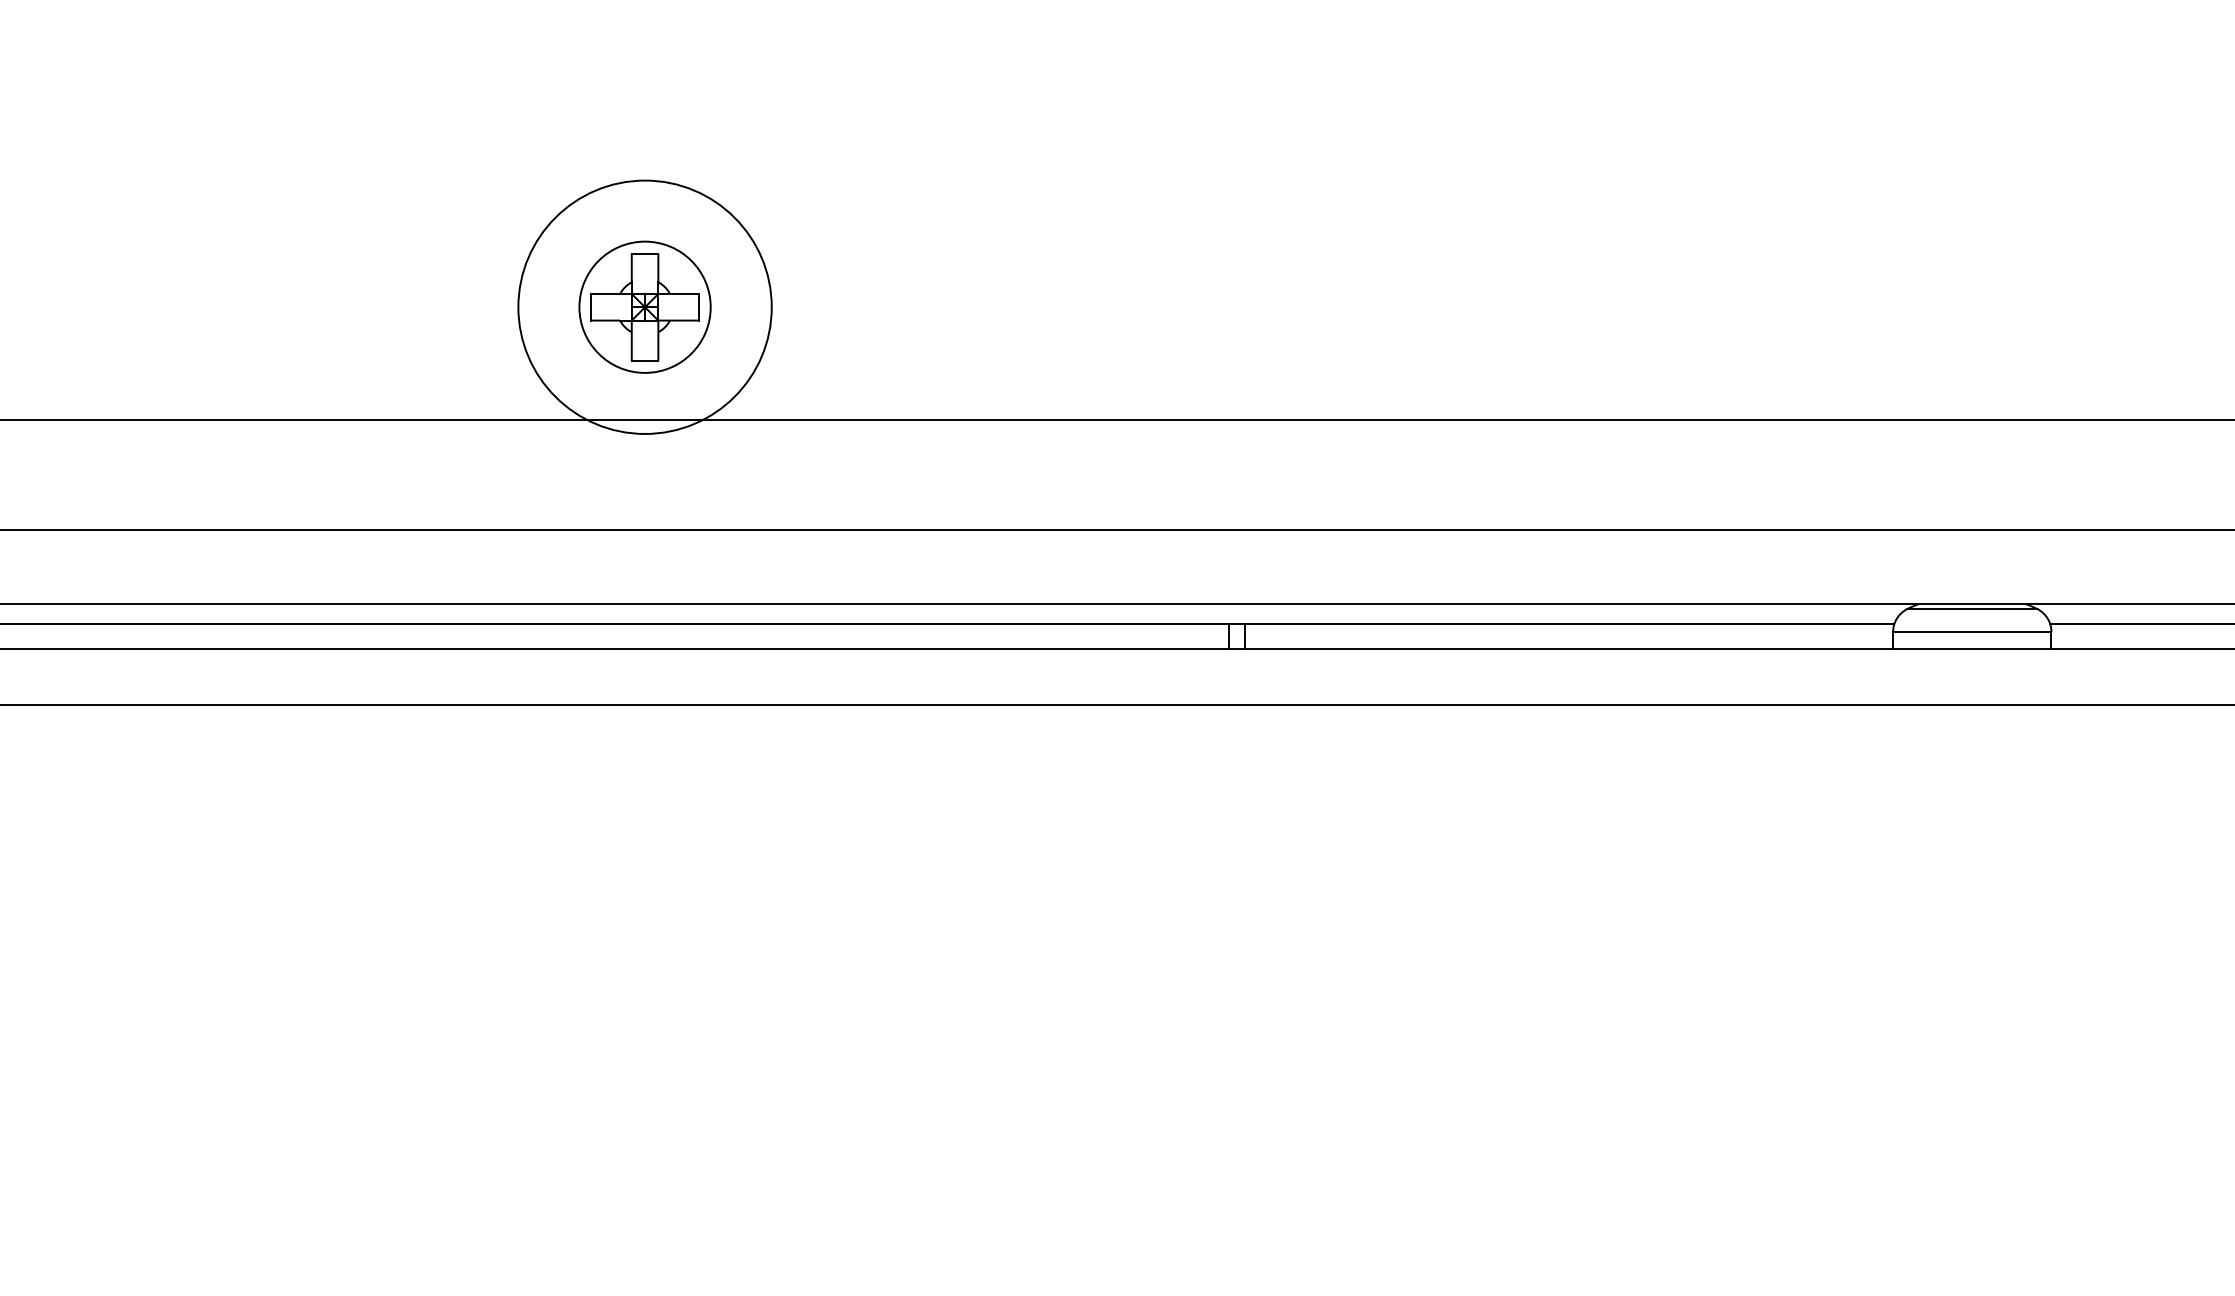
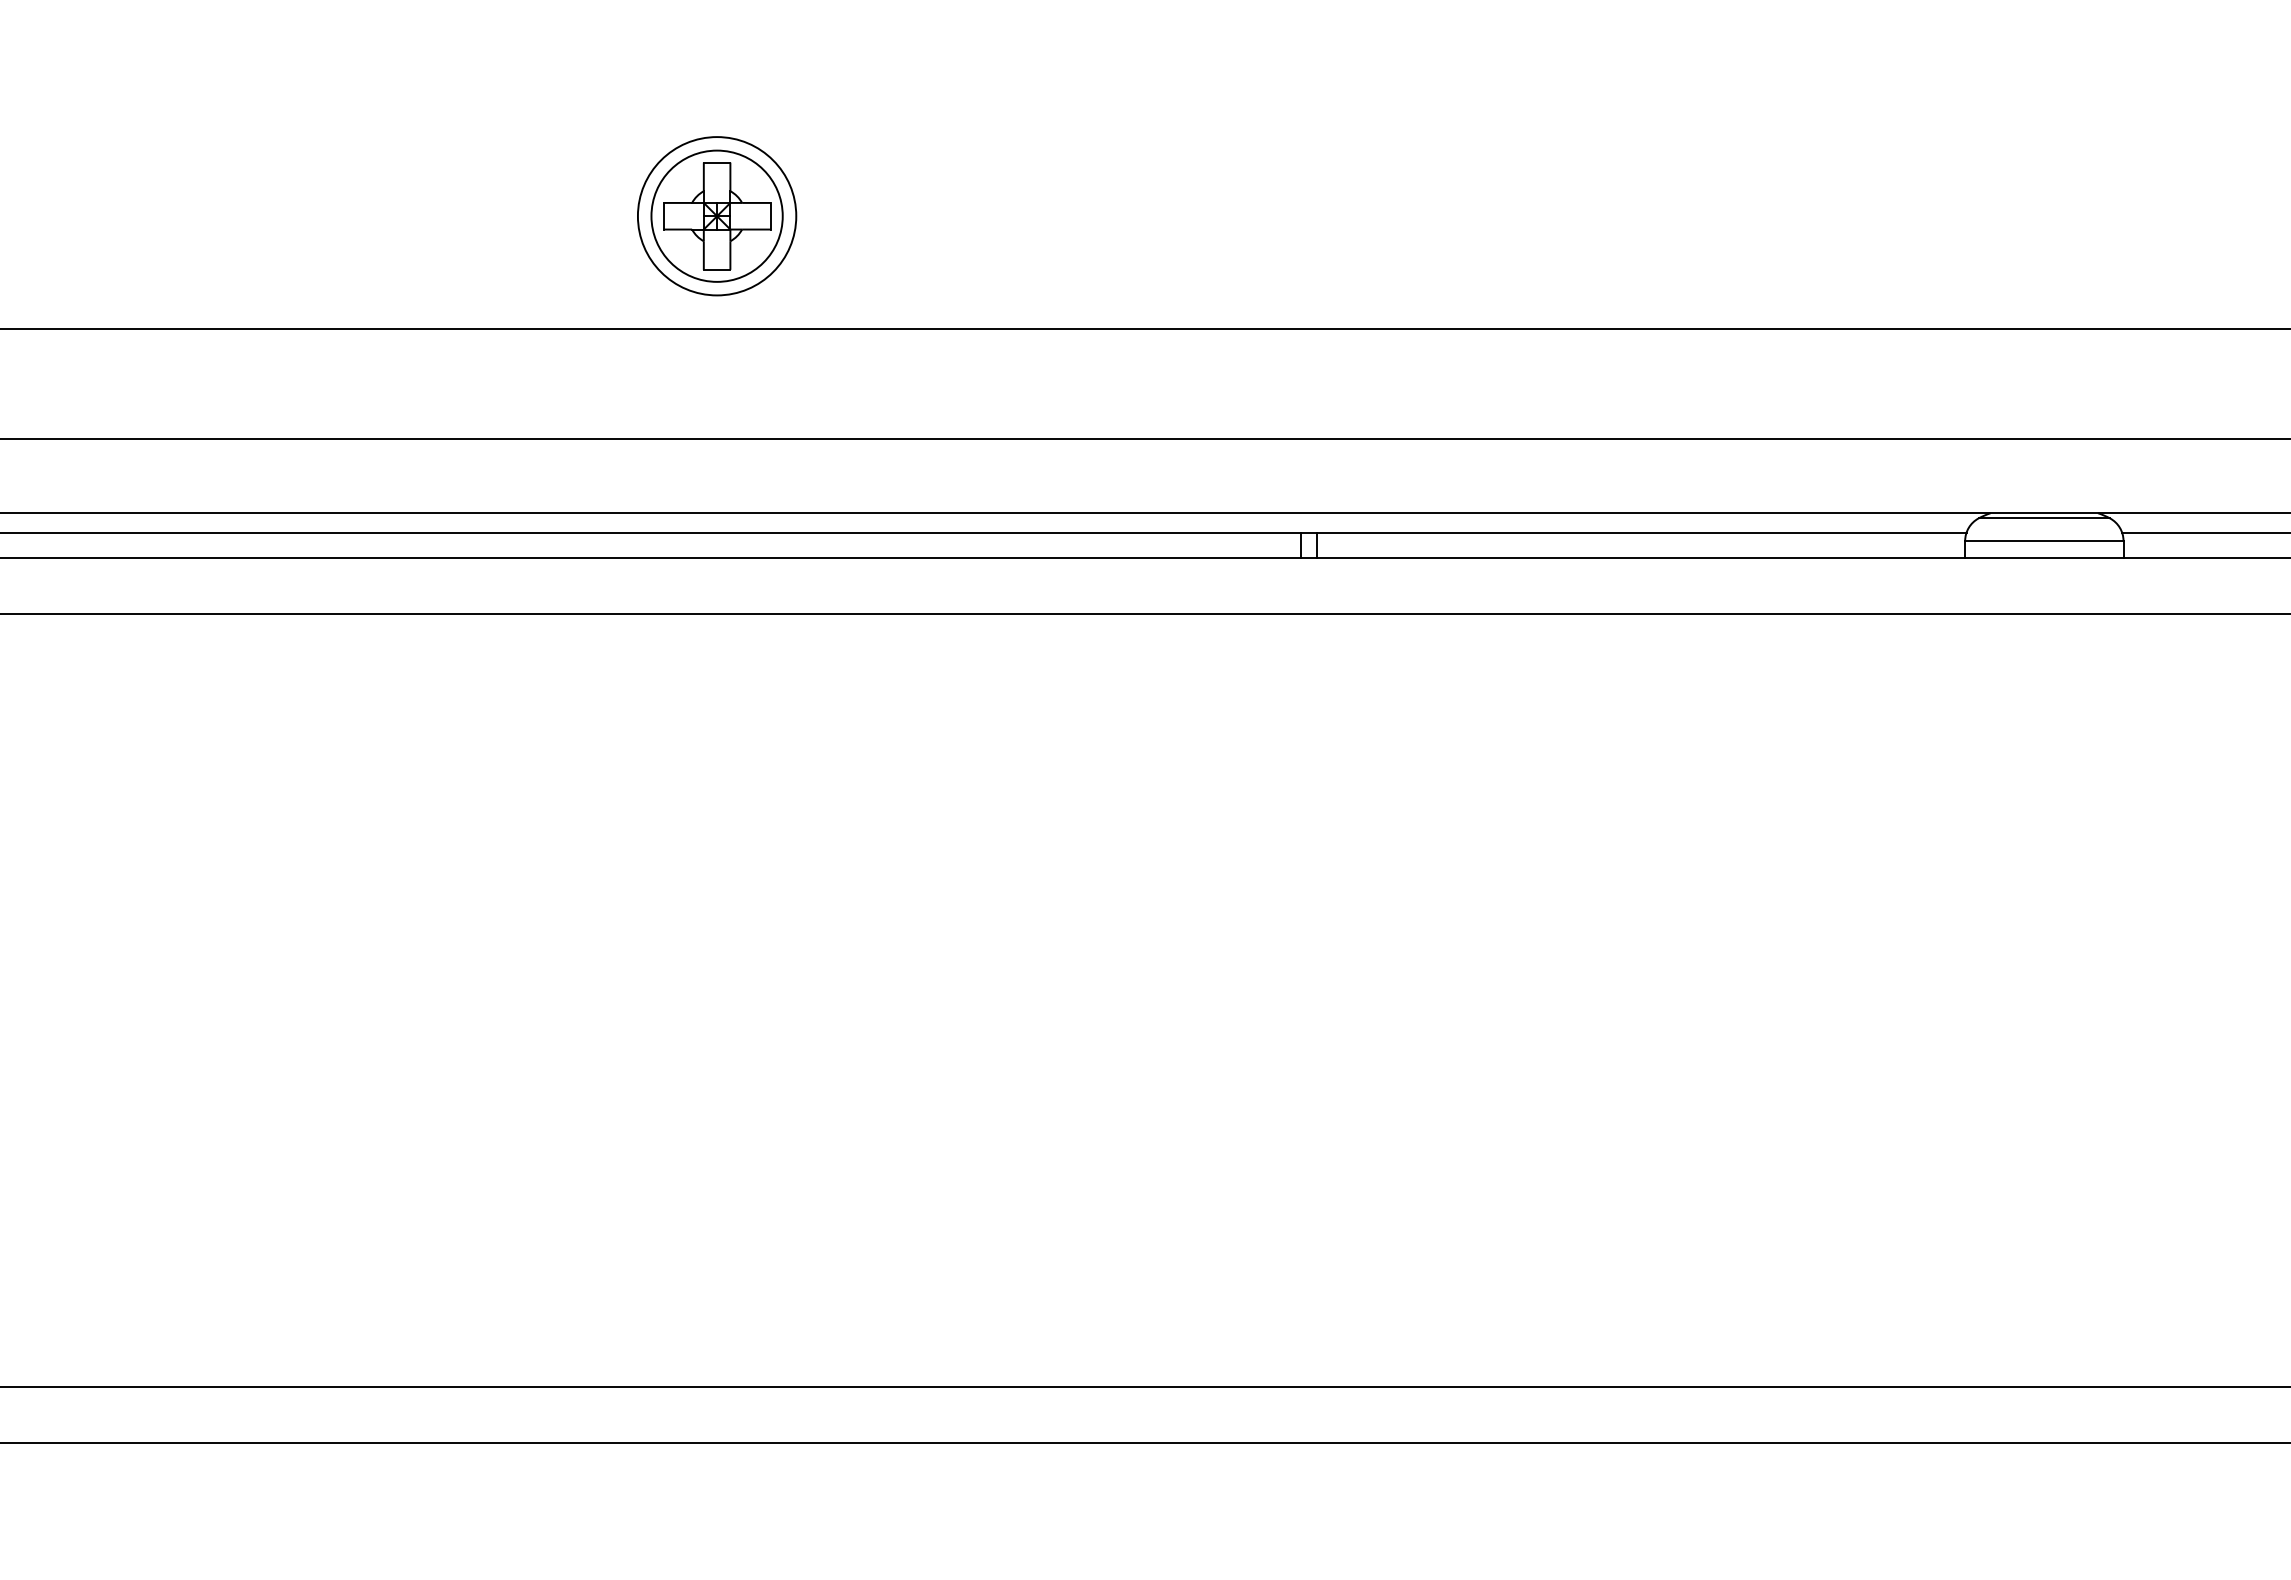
circle: (644, 307) -> (716, 216), size x0.62

